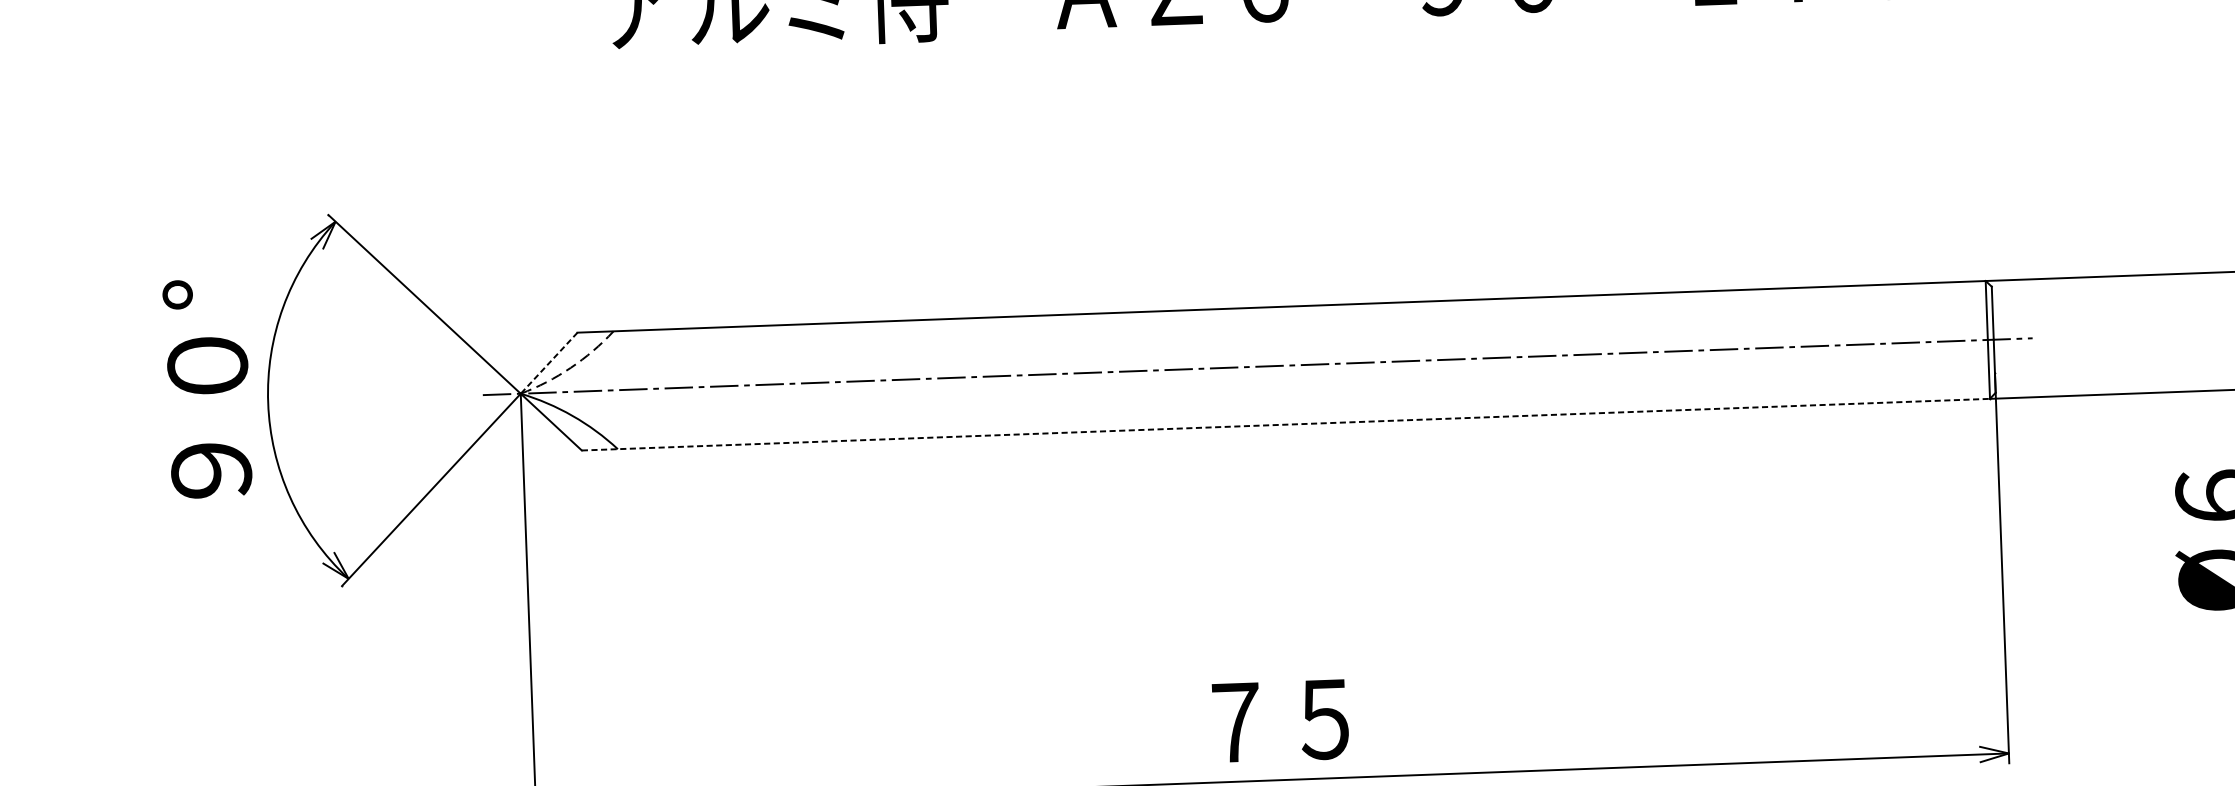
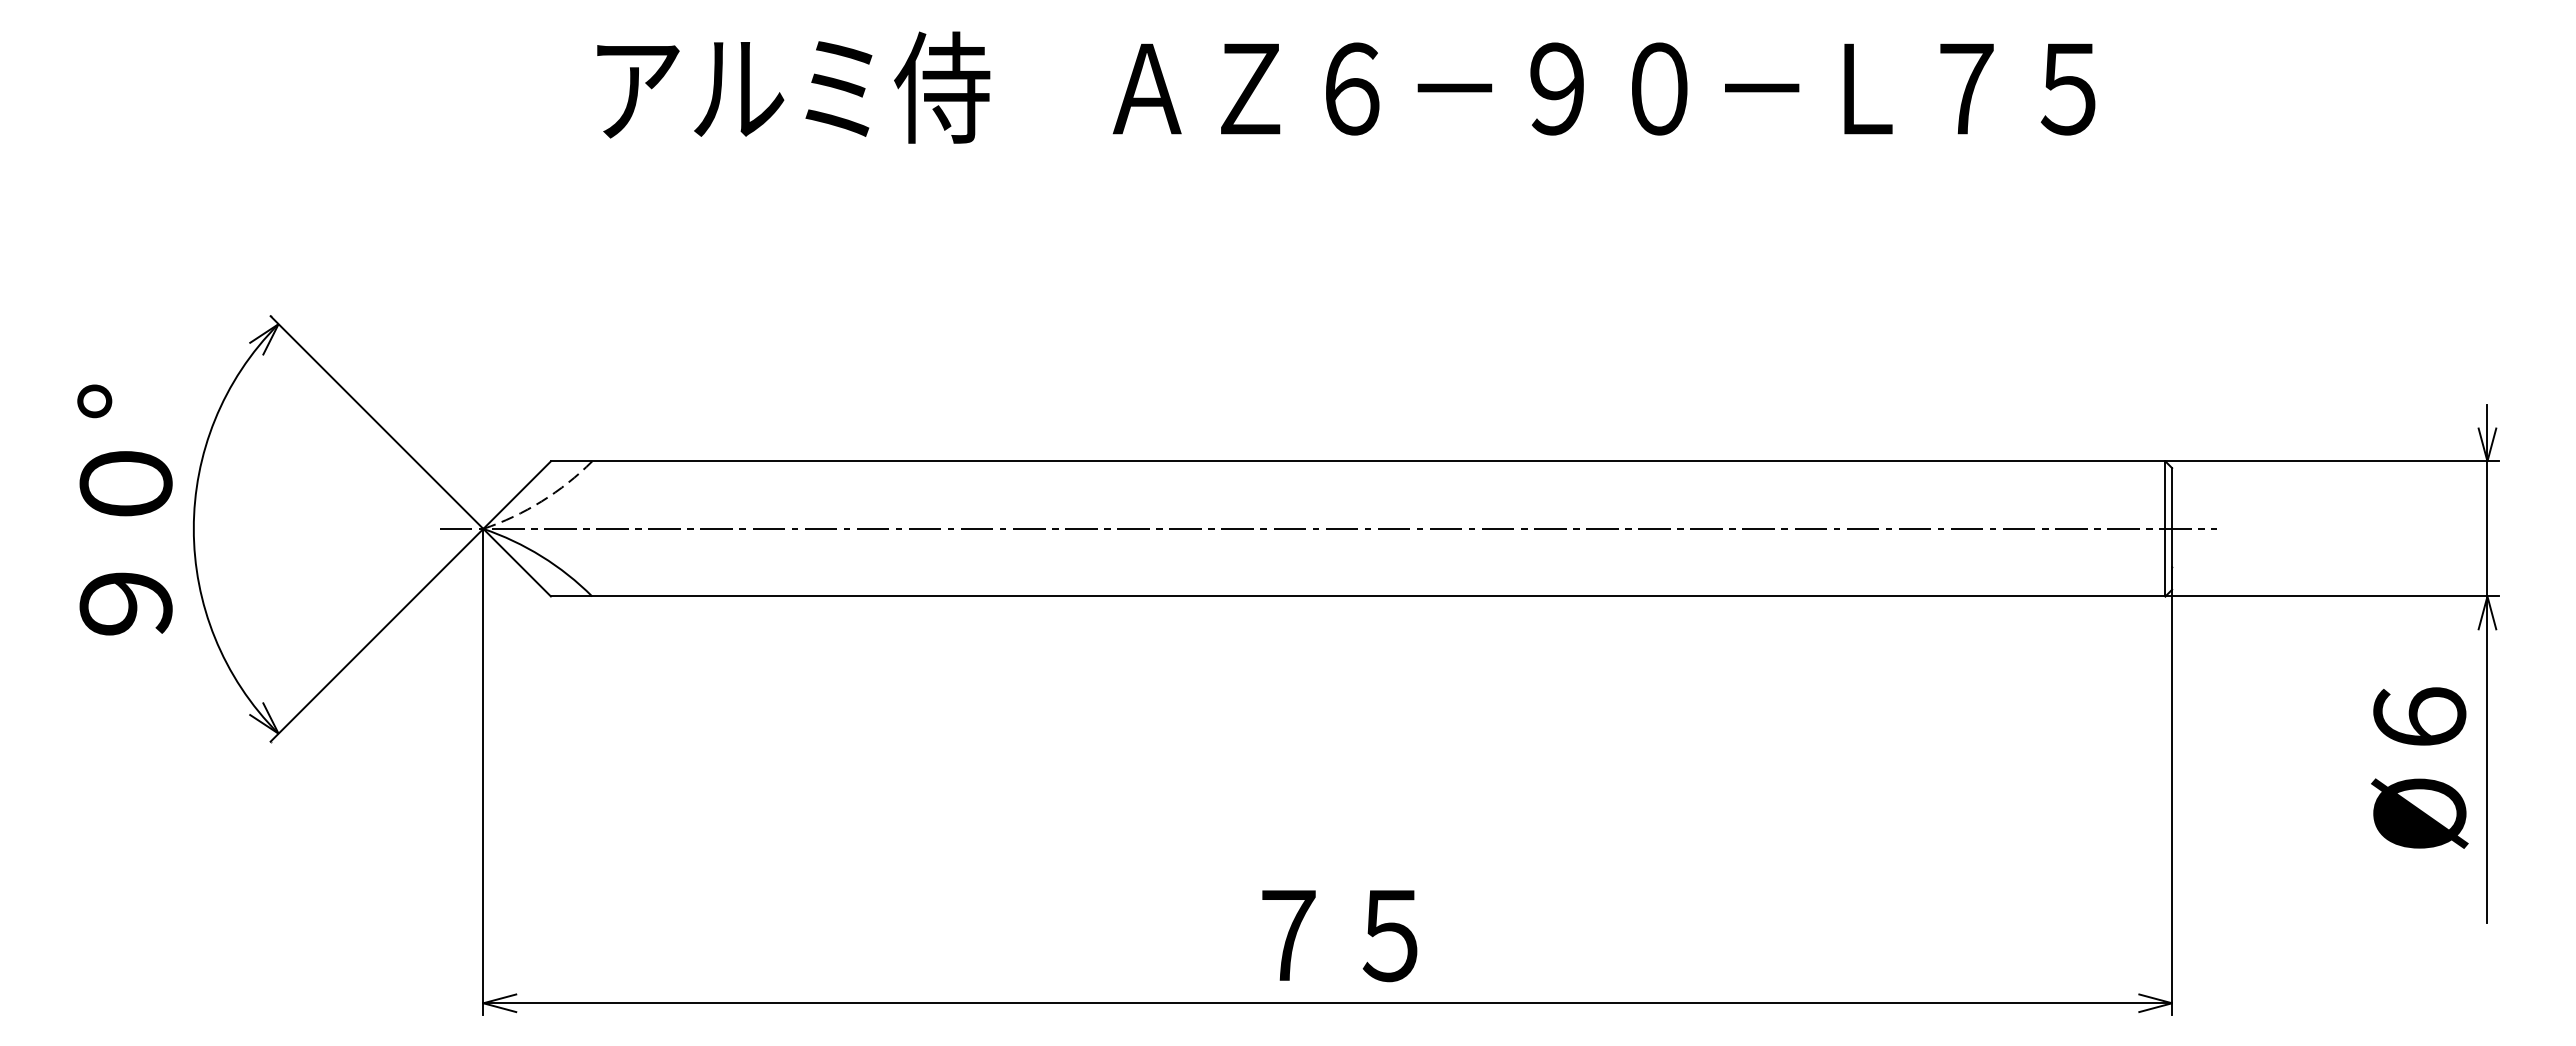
line: (549, 363) -> (517, 495), dashed -> solid
line: (1286, 424) -> (1358, 596), dashed -> solid

